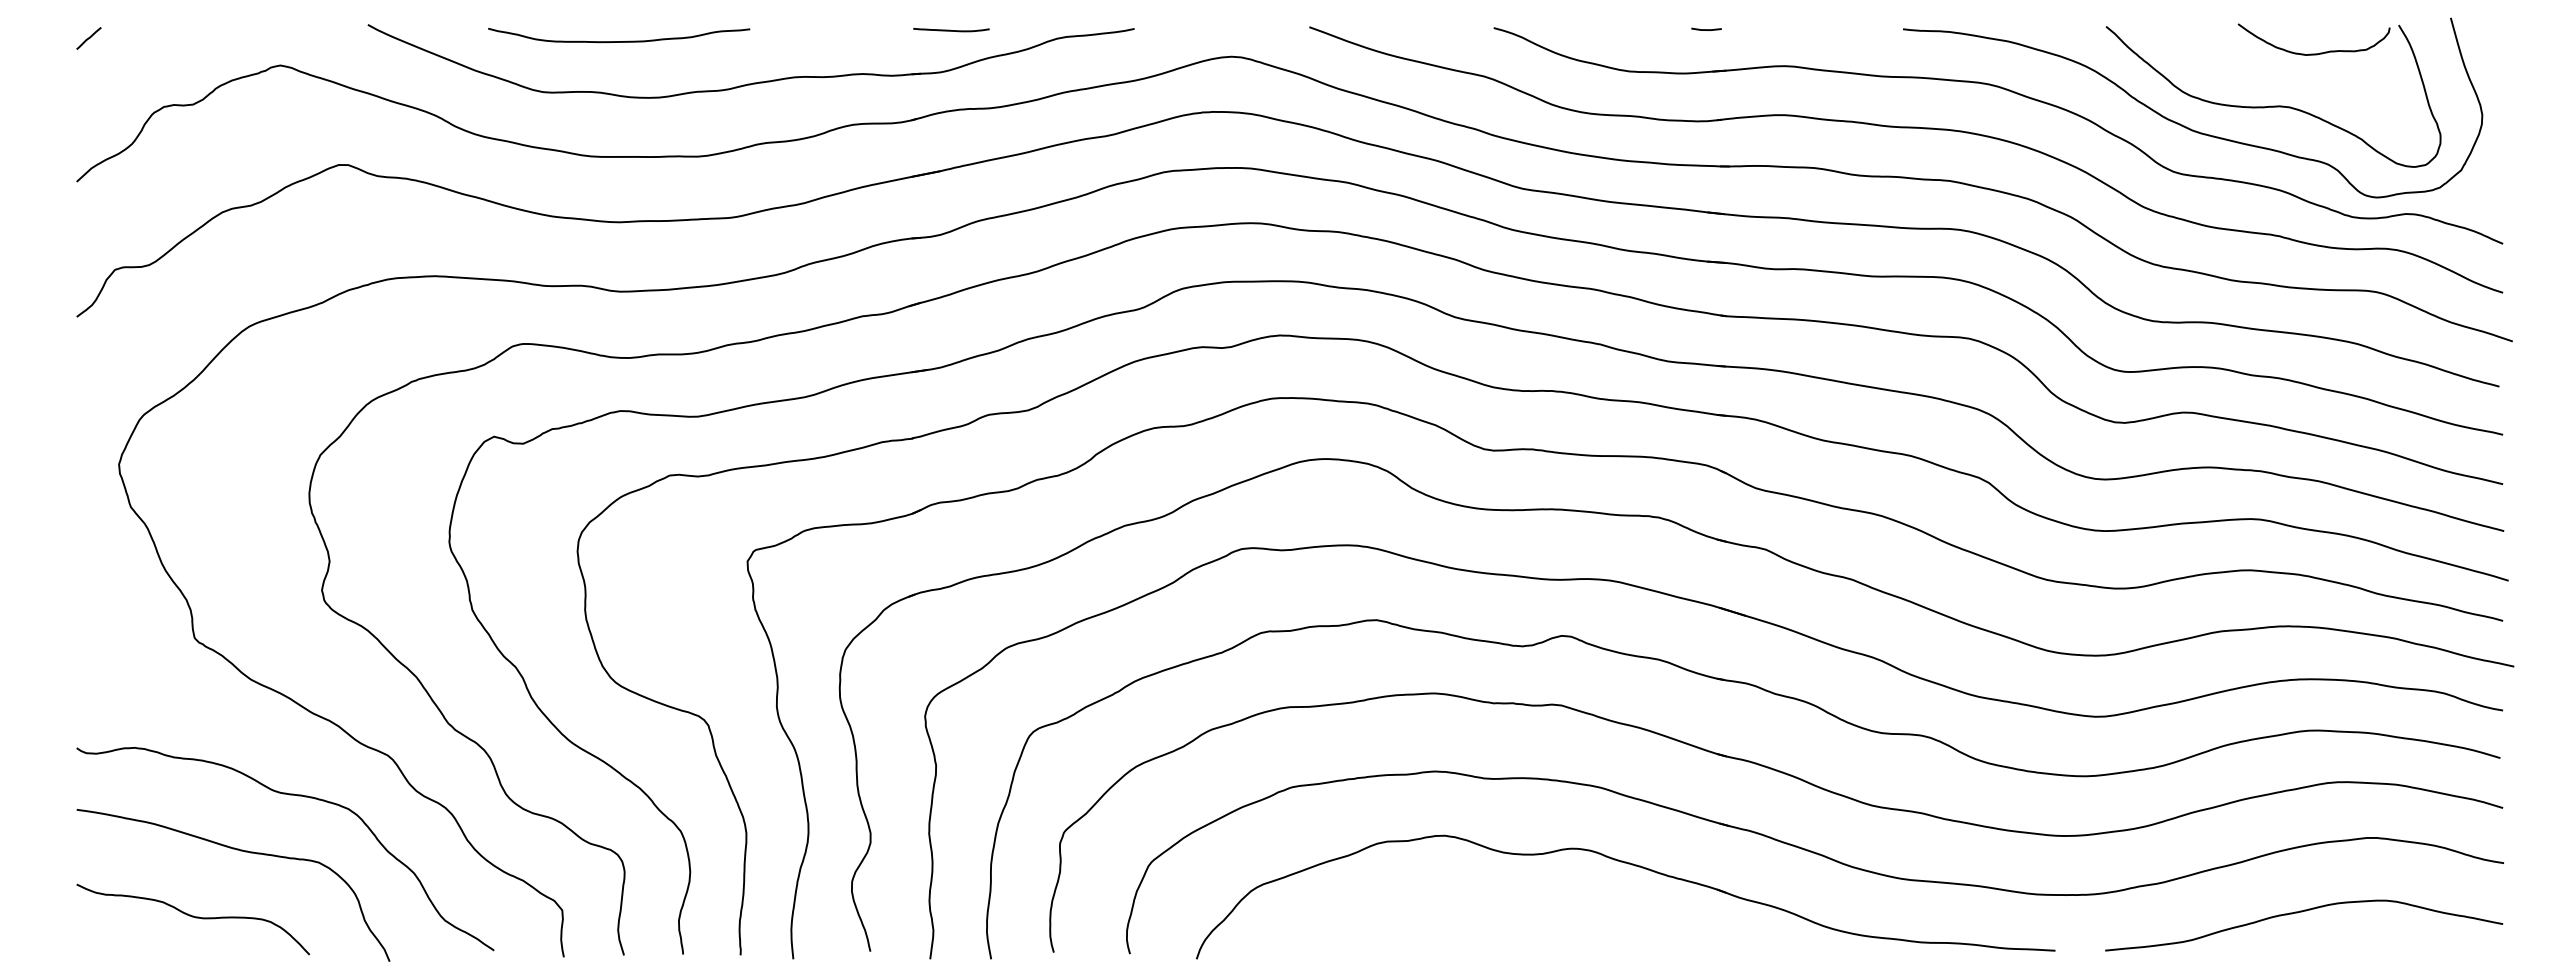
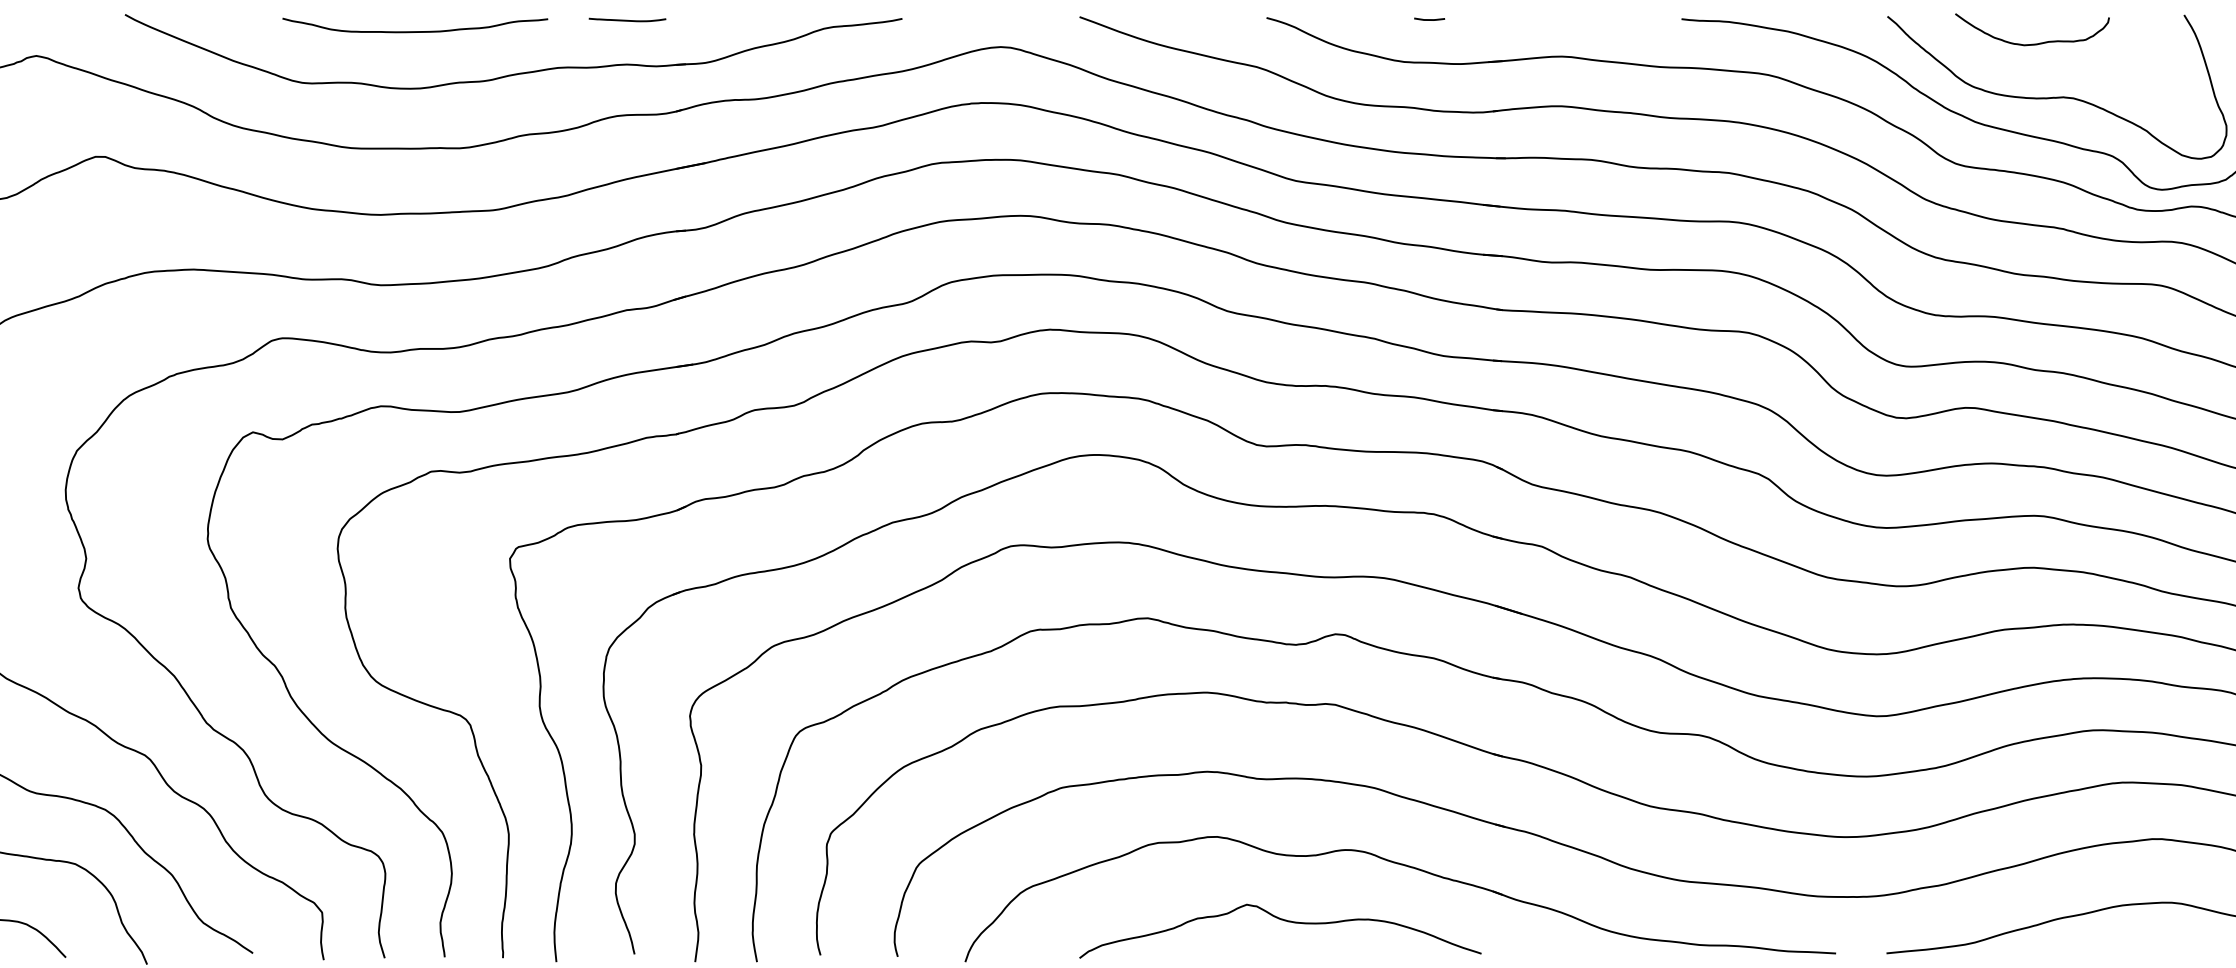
line: (1706, 29) -> (1429, 19), moved
curve: (951, 30) -> (627, 20), moved
curve: (619, 41) -> (415, 31), moved
curve: (2313, 53) -> (2031, 43), moved
curve: (1509, 918) -> (1282, 920), added

